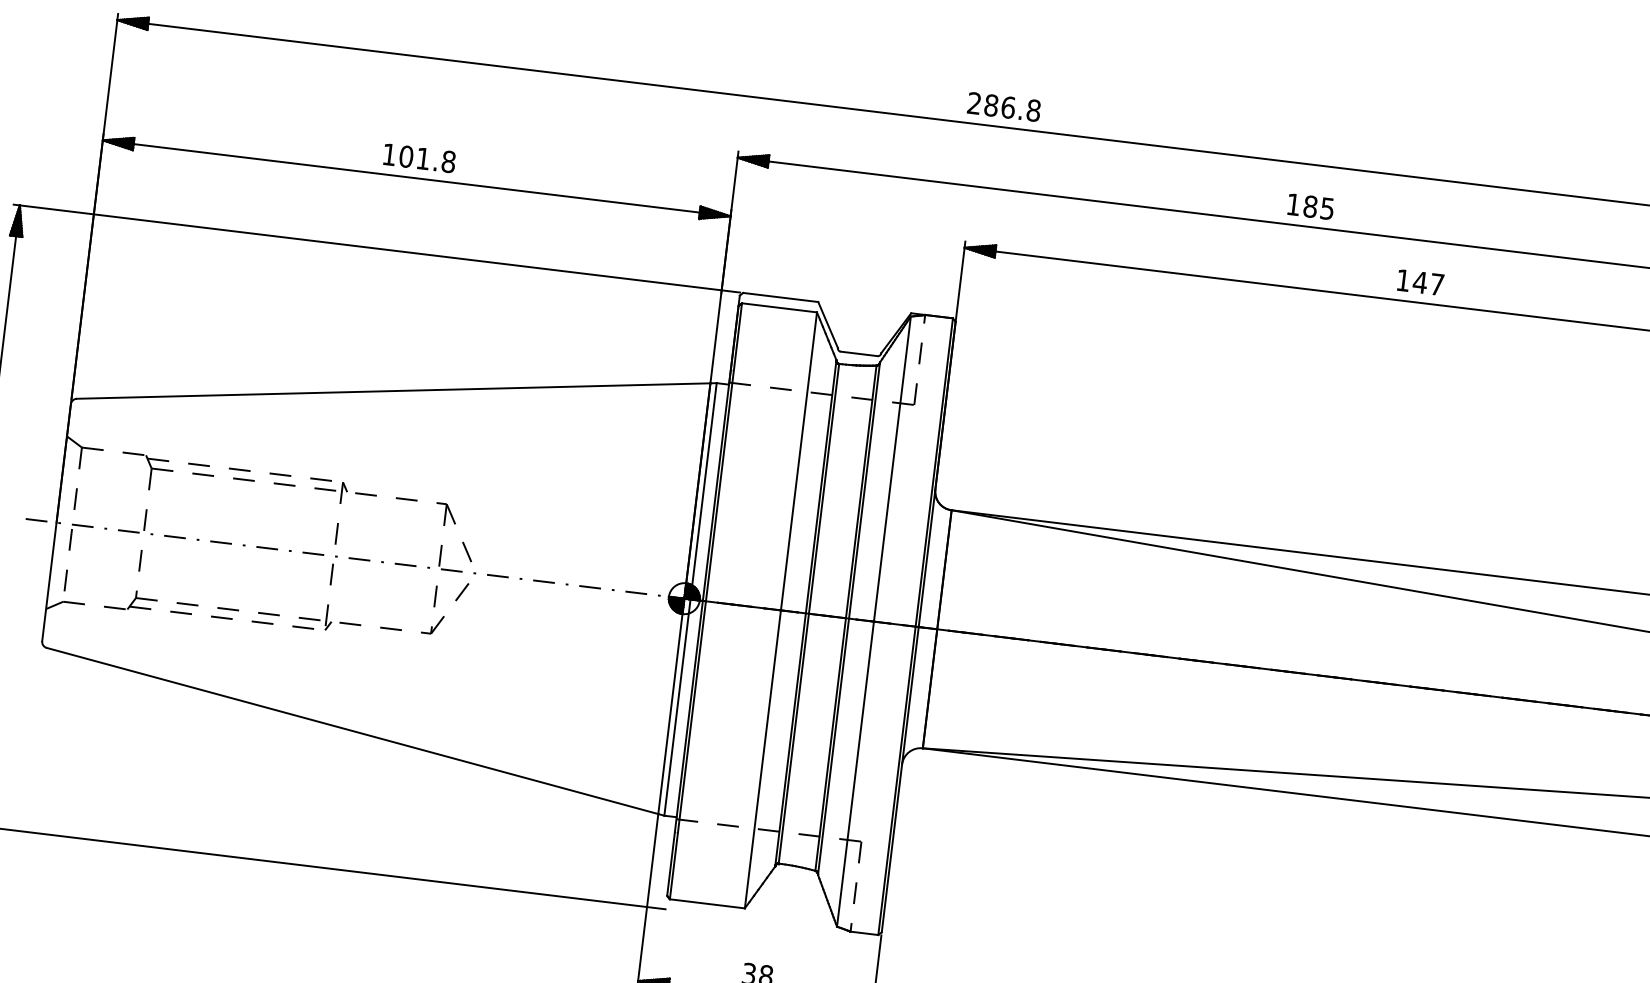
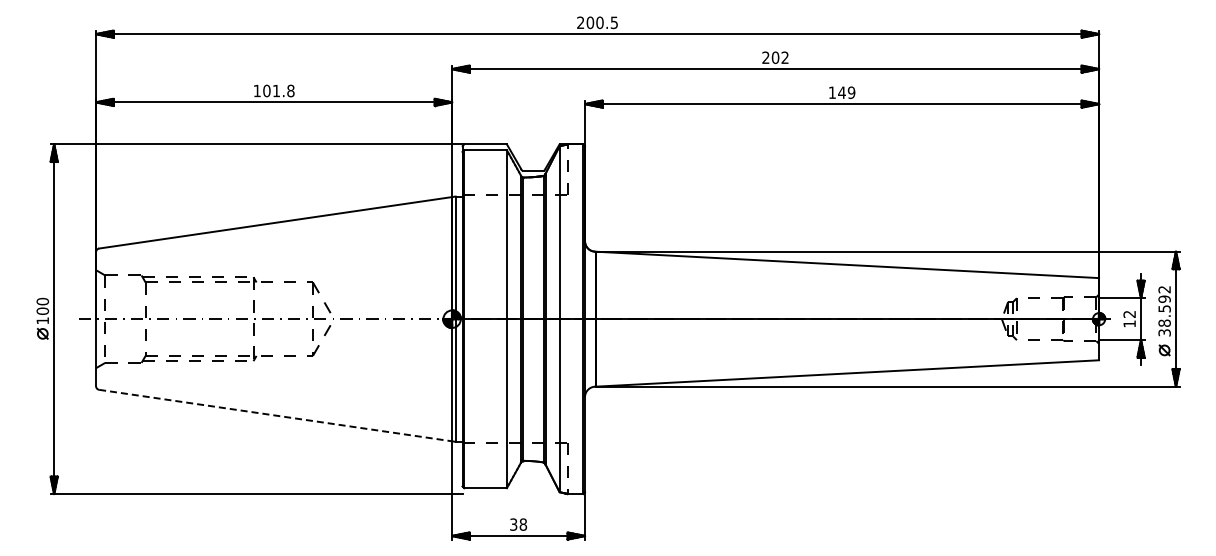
text: (1012, 107) -> (602, 22), 286.8 -> 200.5
text: (1310, 206) -> (775, 57), 185 -> 202
text: (1437, 284) -> (851, 92), 147 -> 149
line: (354, 731) -> (276, 415), solid -> dashed

